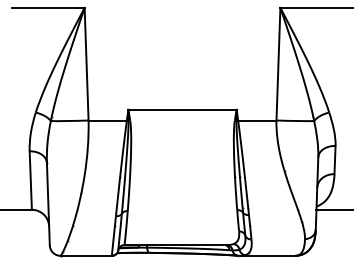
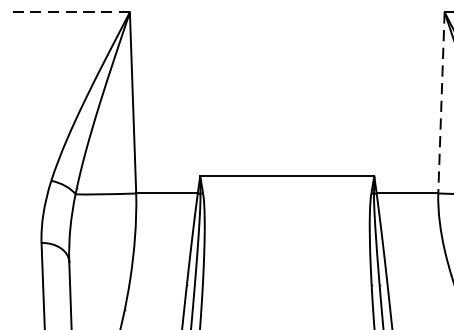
line: (47, 7) -> (70, 11), solid -> dashed
line: (278, 64) -> (441, 103), solid -> dashed

